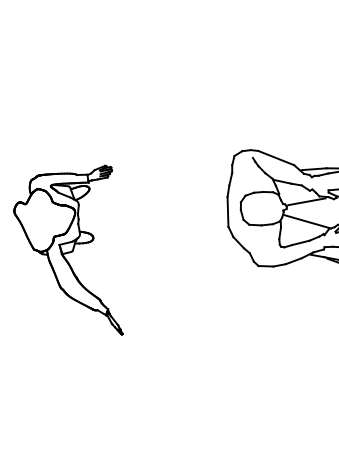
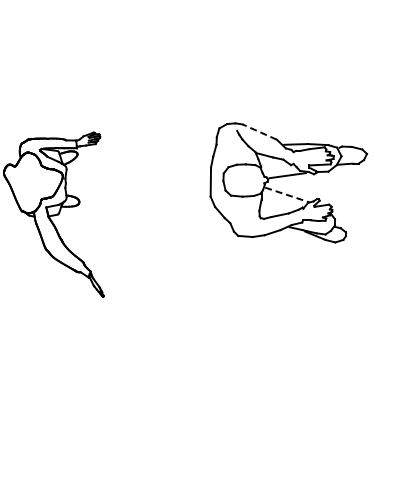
line: (275, 158) -> (259, 132), solid -> dashed
line: (307, 222) -> (287, 195), solid -> dashed

